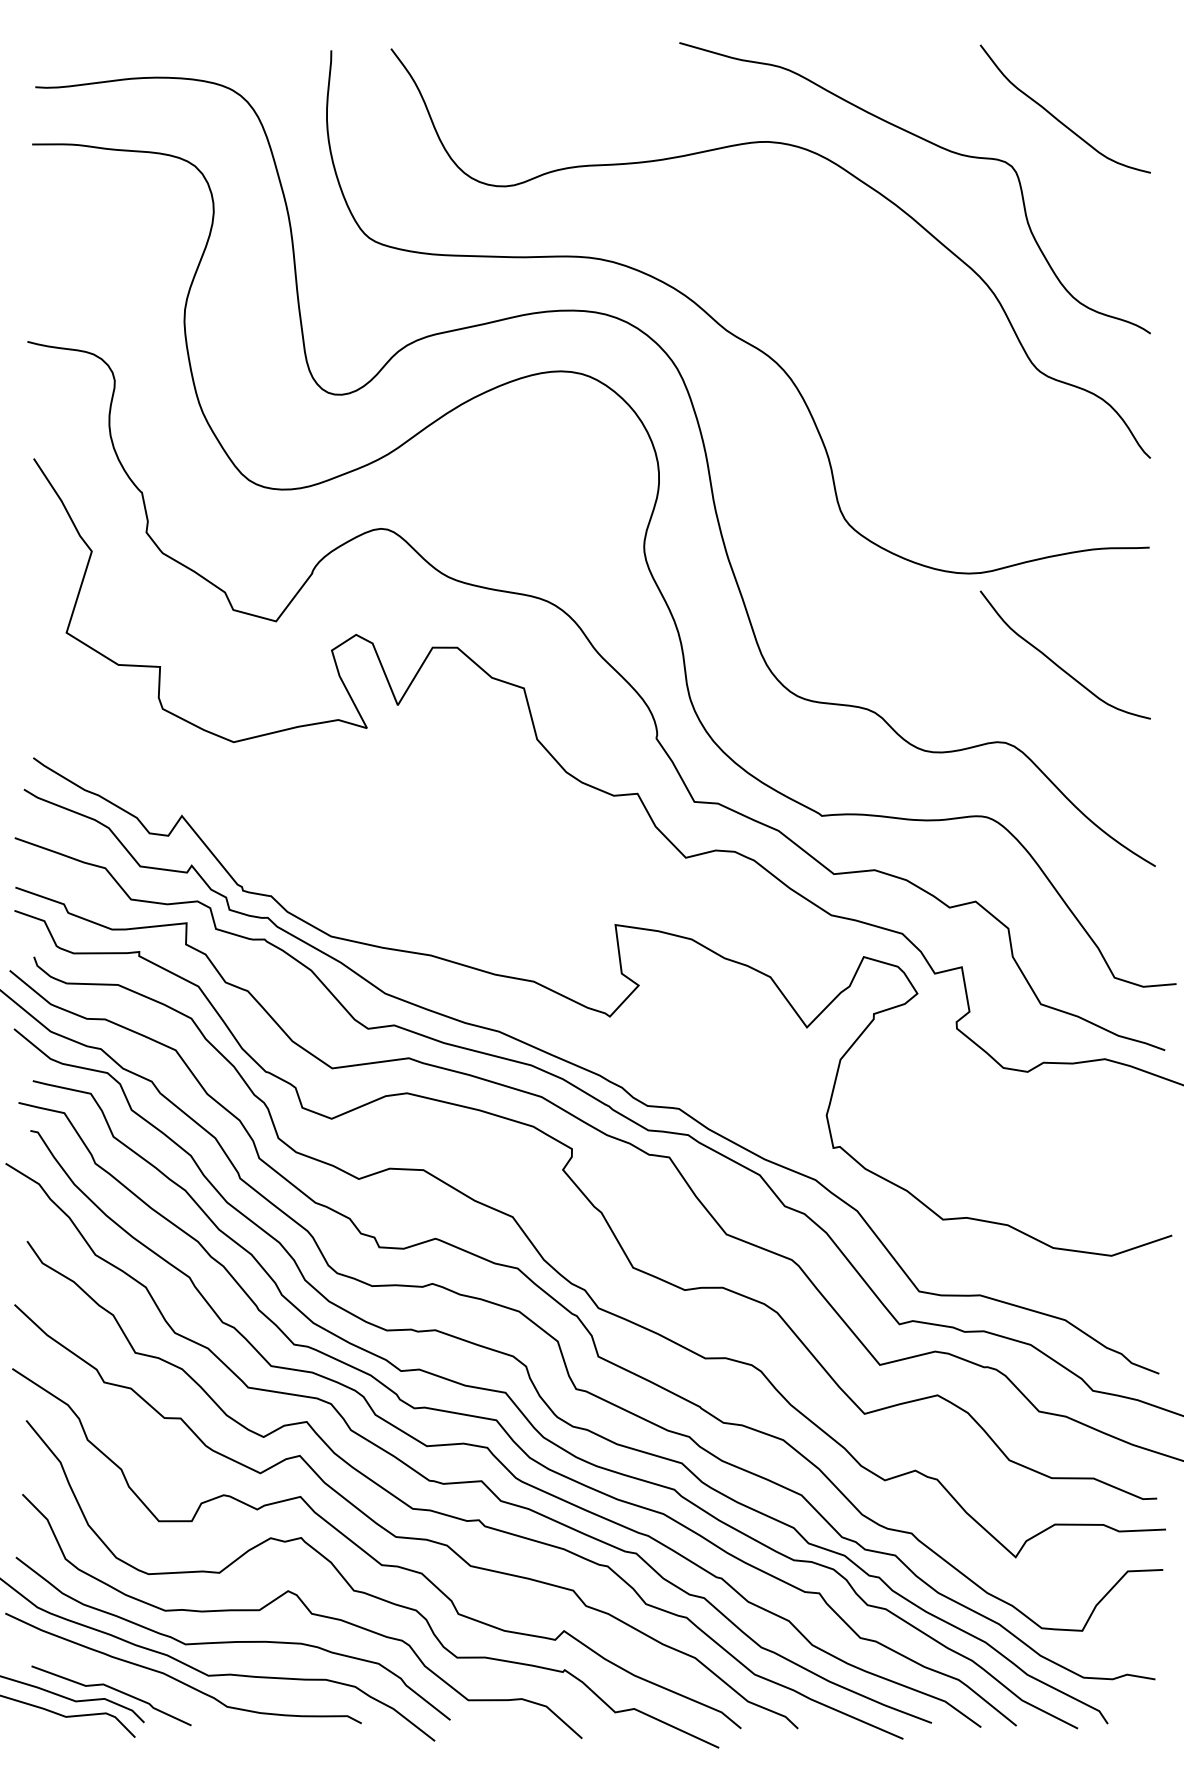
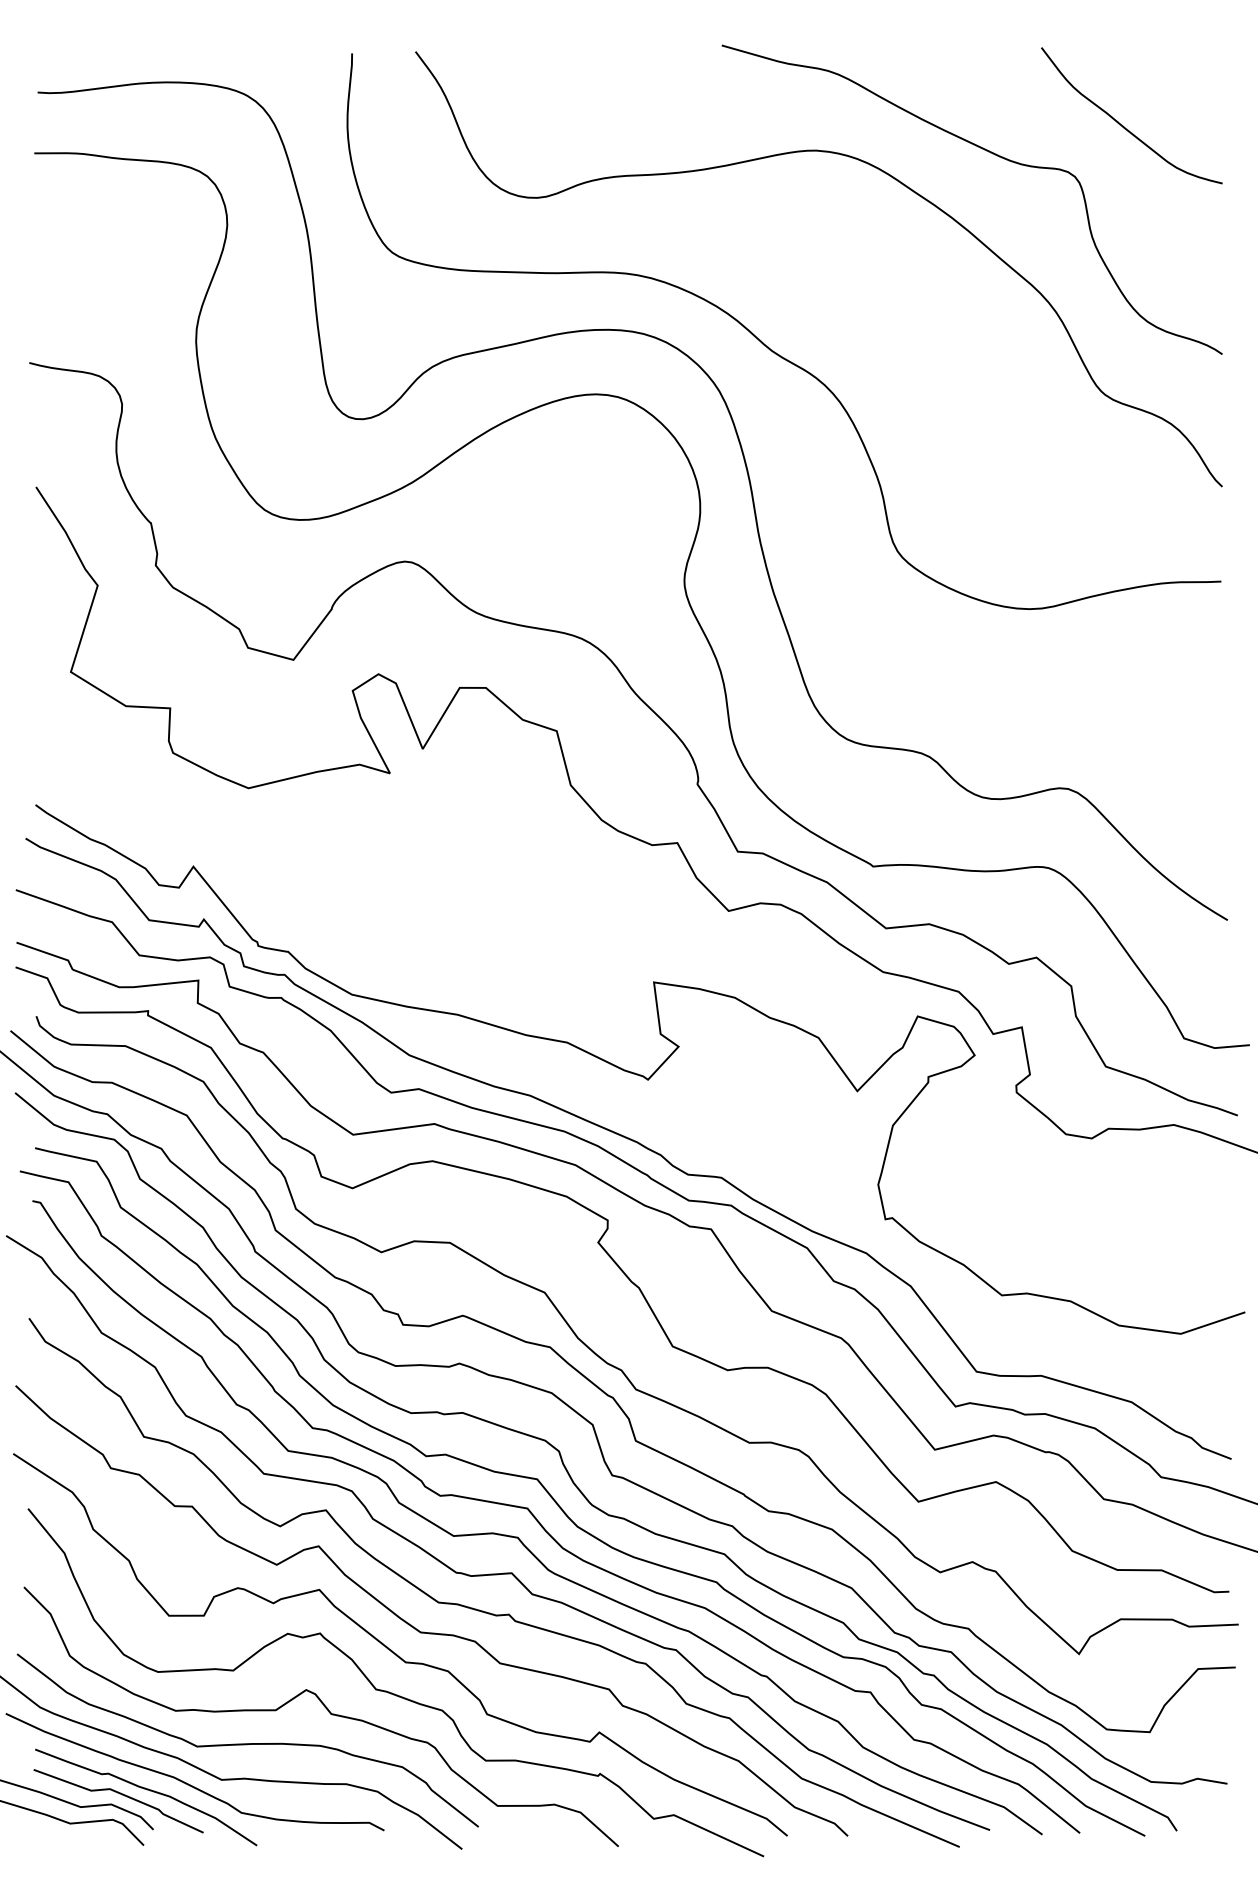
curve: (1055, 662) -> (1121, 703), removed
curve: (137, 1685) -> (146, 1790), added

